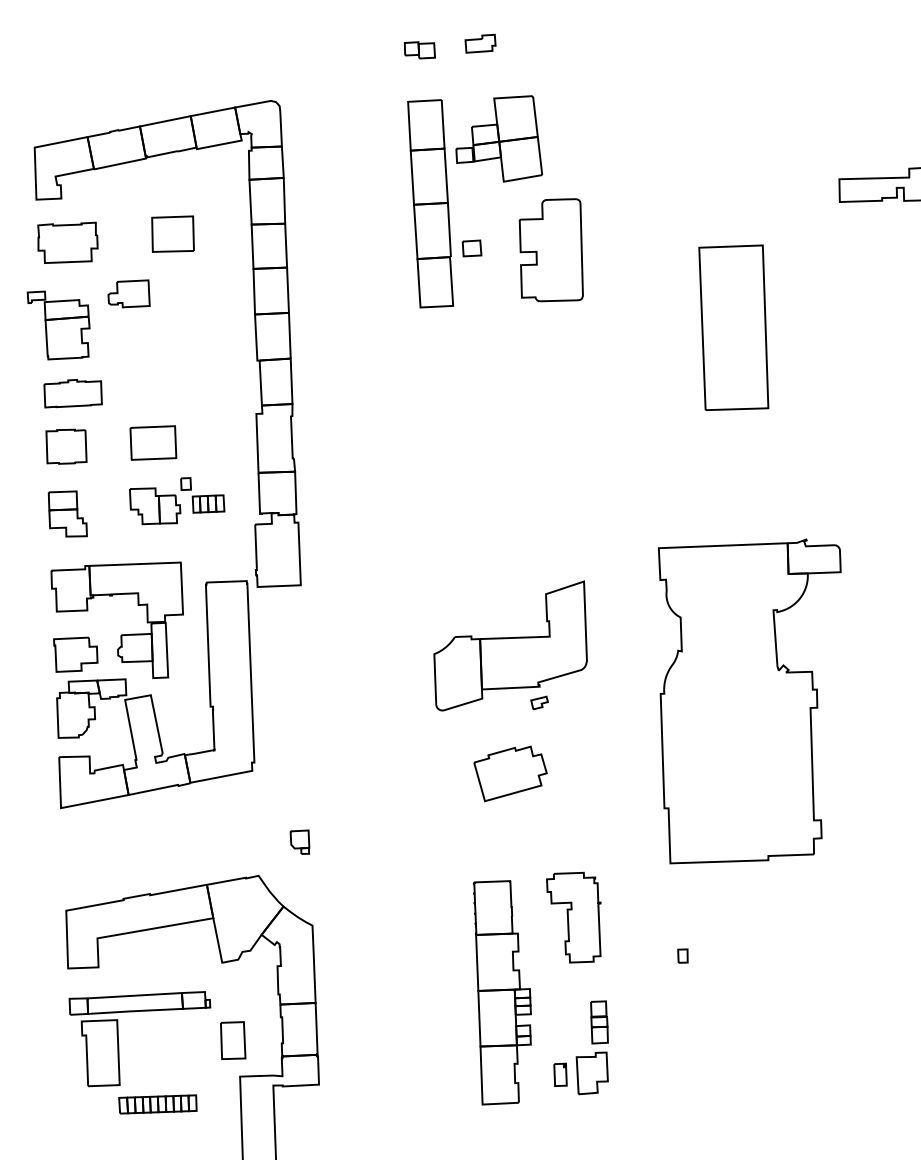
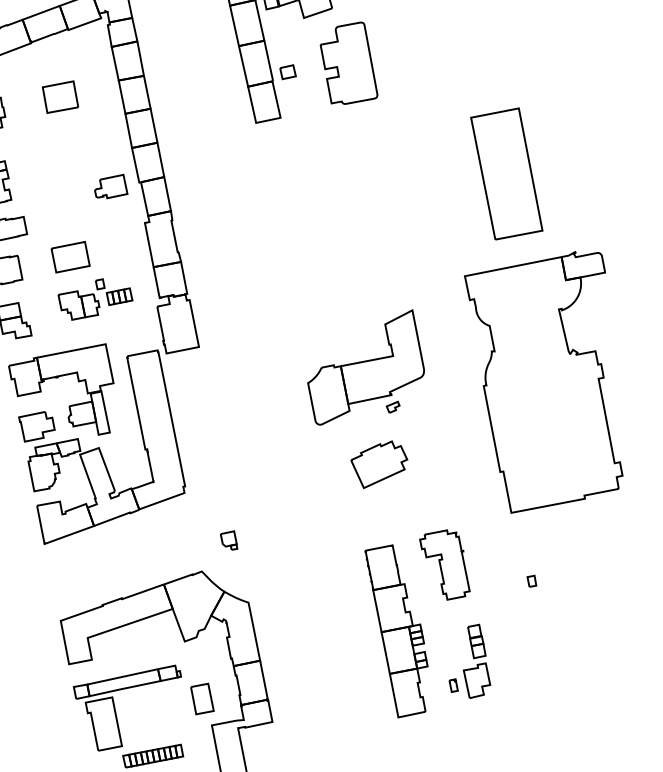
part: (128, 293) -> (109, 187), moved
part: (733, 327) -> (506, 173), moved
part: (560, 1074) -> (453, 685), size x0.7

